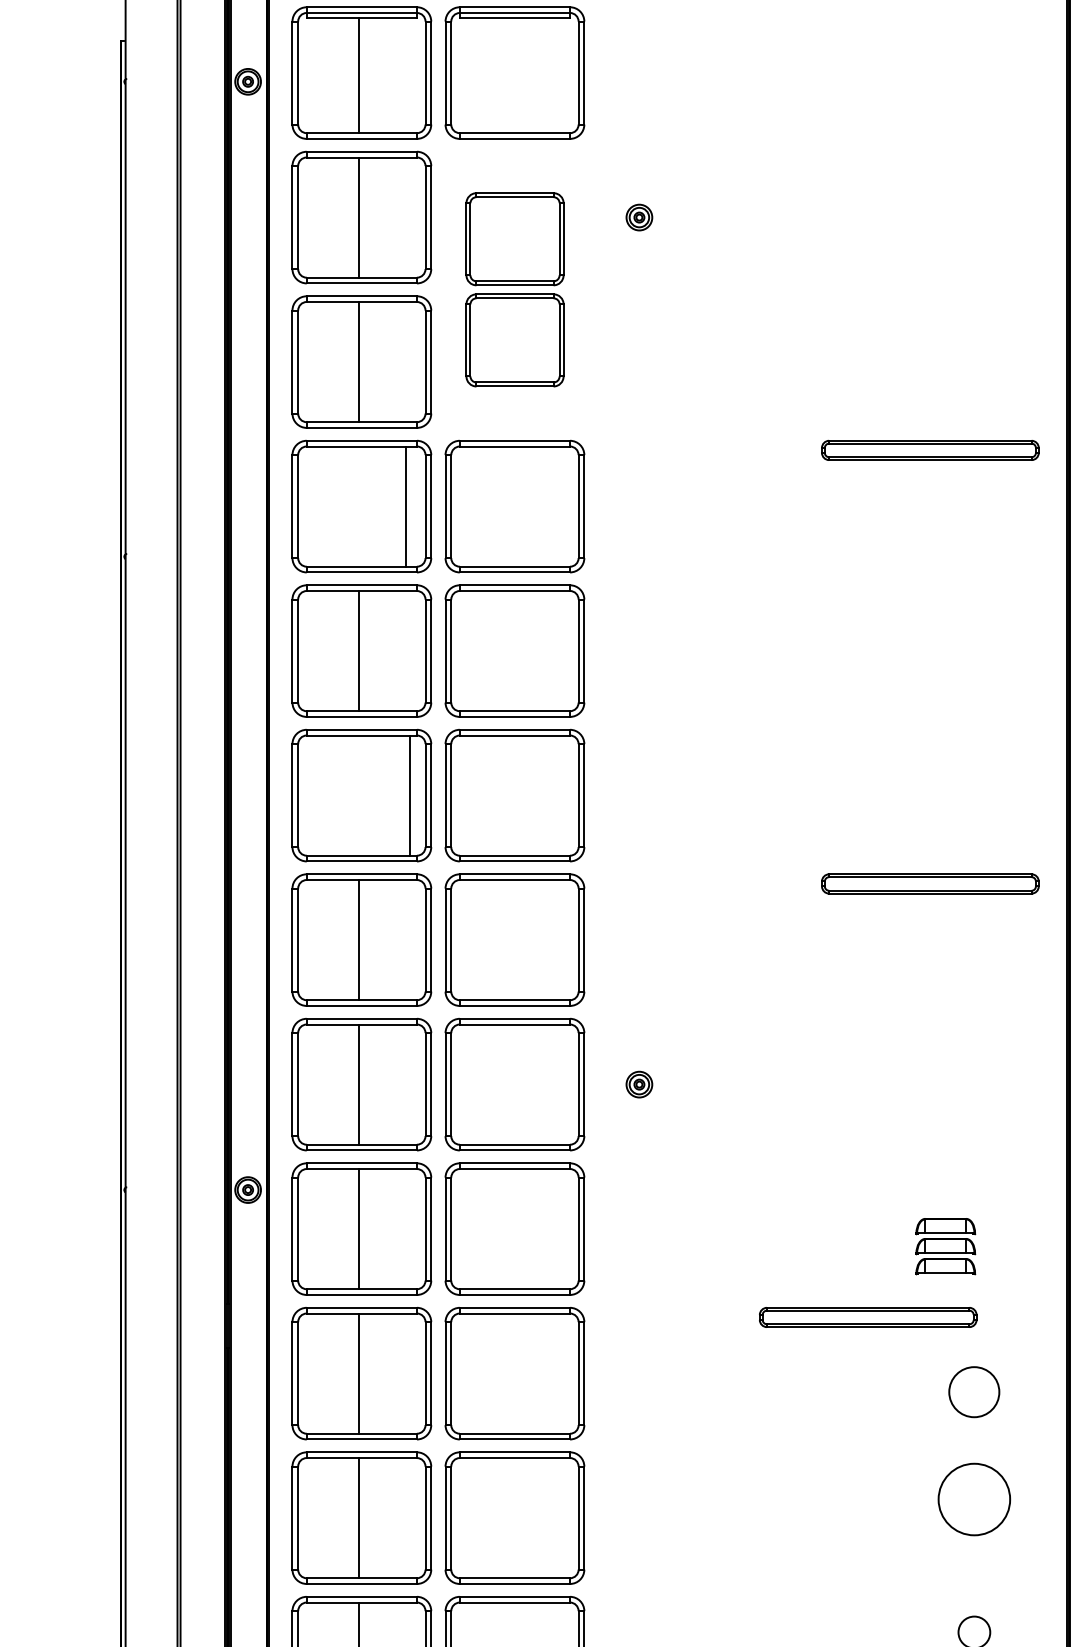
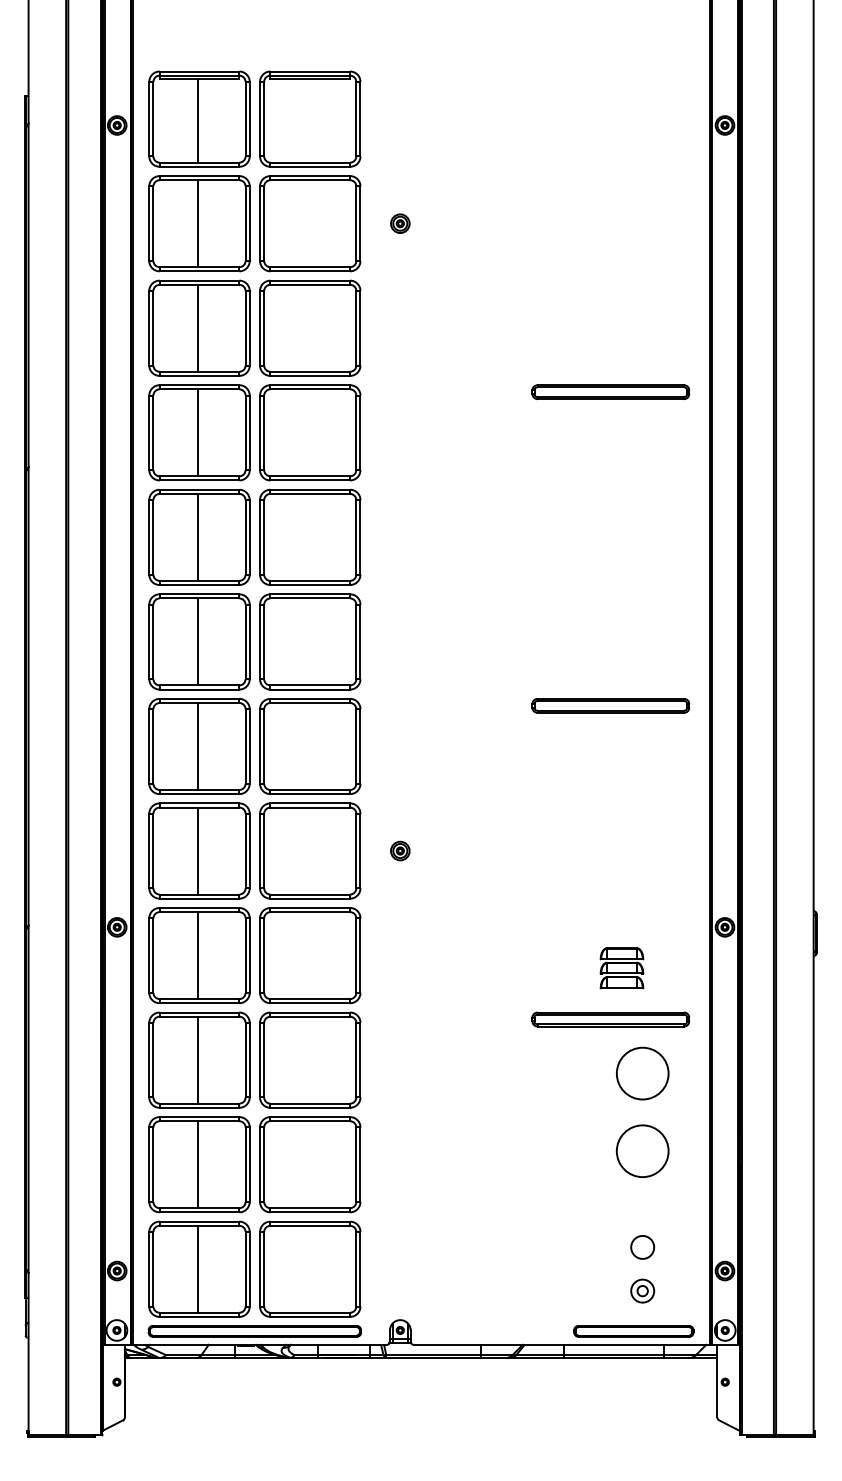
part: (515, 289) -> (310, 275), size x1.43
line: (406, 506) -> (197, 432), moved
line: (410, 795) -> (197, 641), moved
part: (867, 1317) -> (610, 1019), moved
circle: (974, 1392) -> (642, 1073), size x1.43

